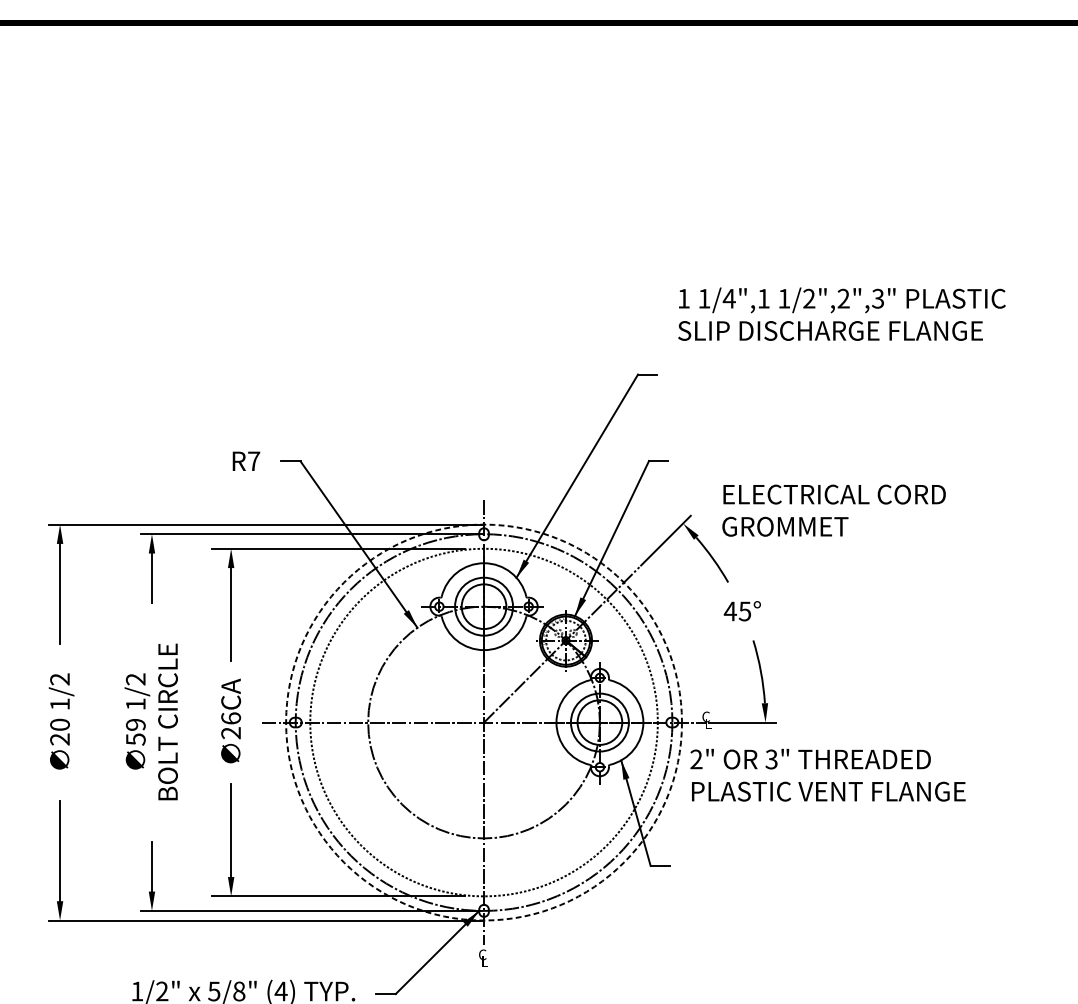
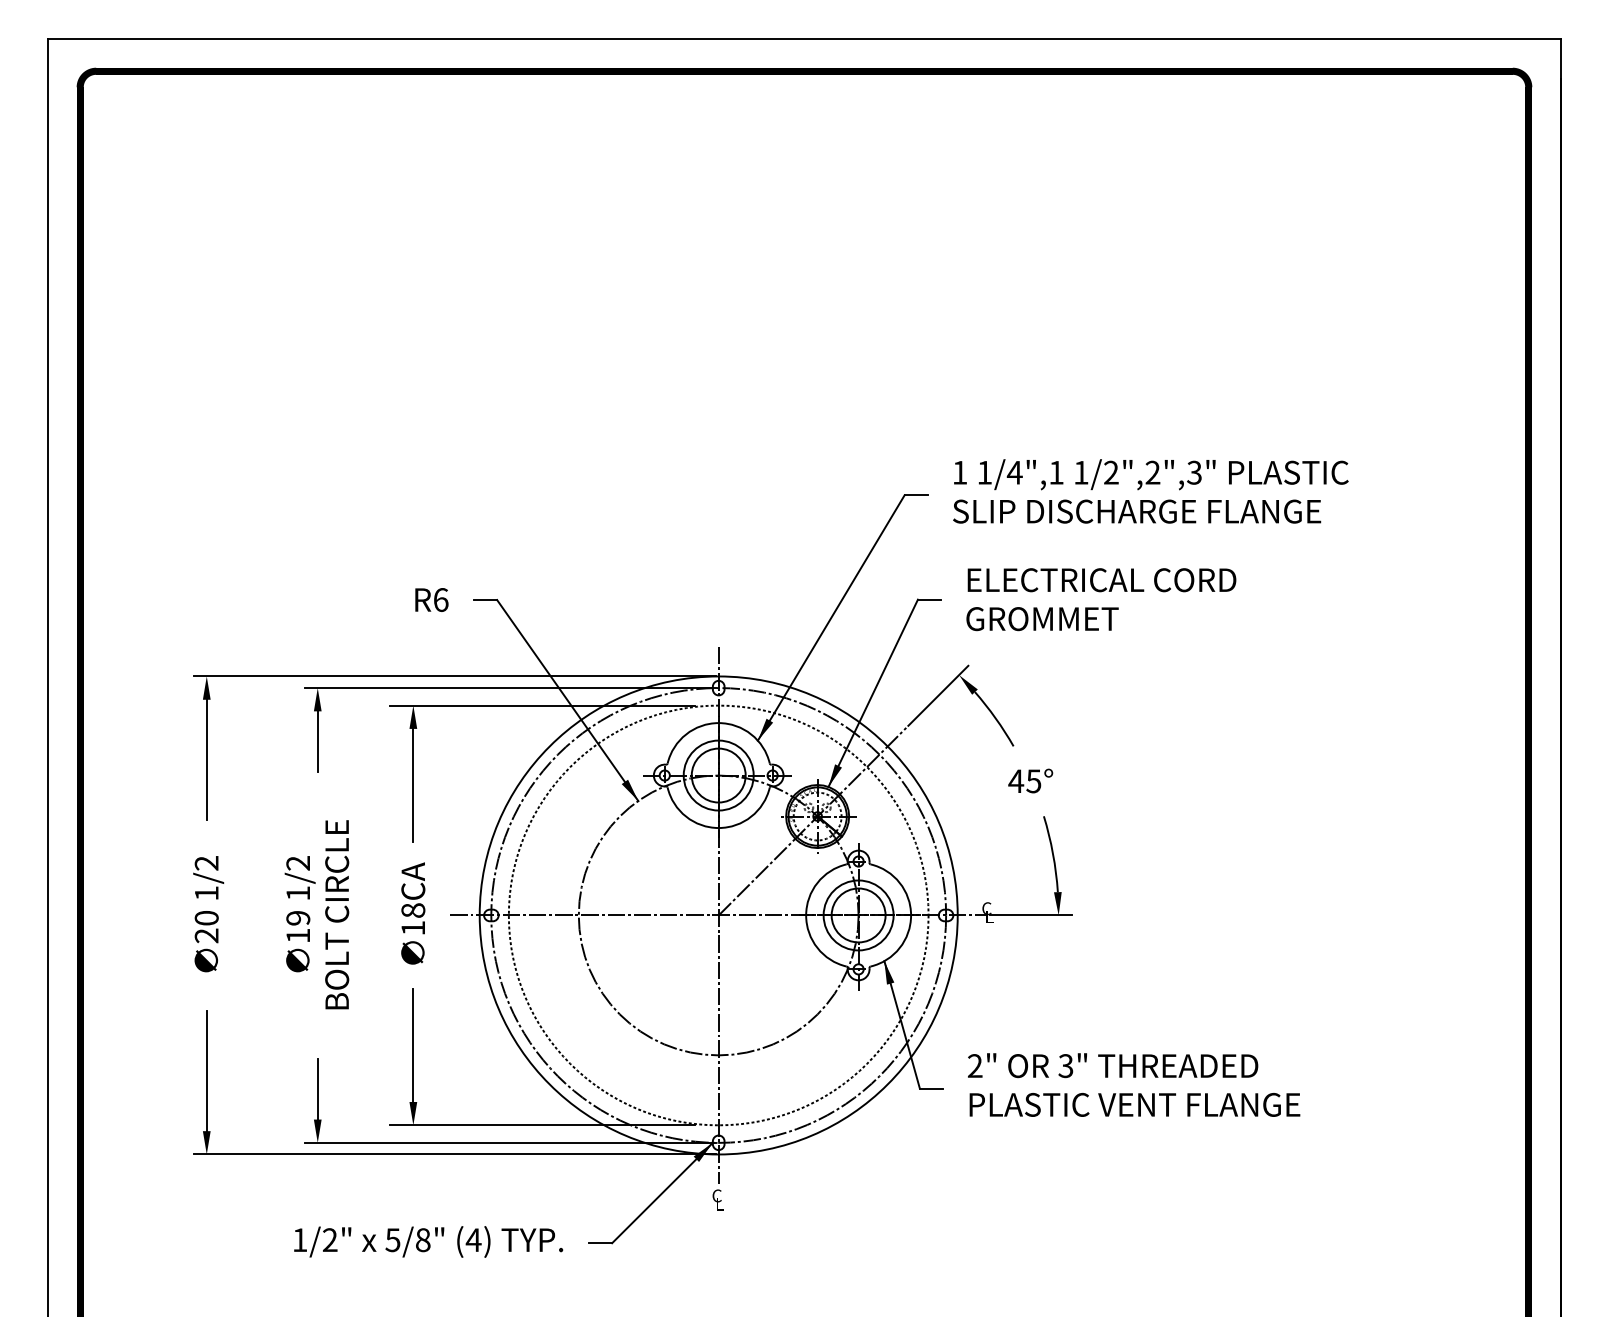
text: (841, 314) -> (1150, 491), moved
text: (253, 461) -> (440, 600), R7 -> R6
text: (834, 510) -> (1101, 599), moved
circle: (483, 722) -> (718, 915), dashed -> solid
text: (231, 725) -> (413, 919), 26CA -> 18CA
text: (136, 739) -> (298, 935), 59 -> 19
text: (828, 774) -> (1134, 1084), moved

